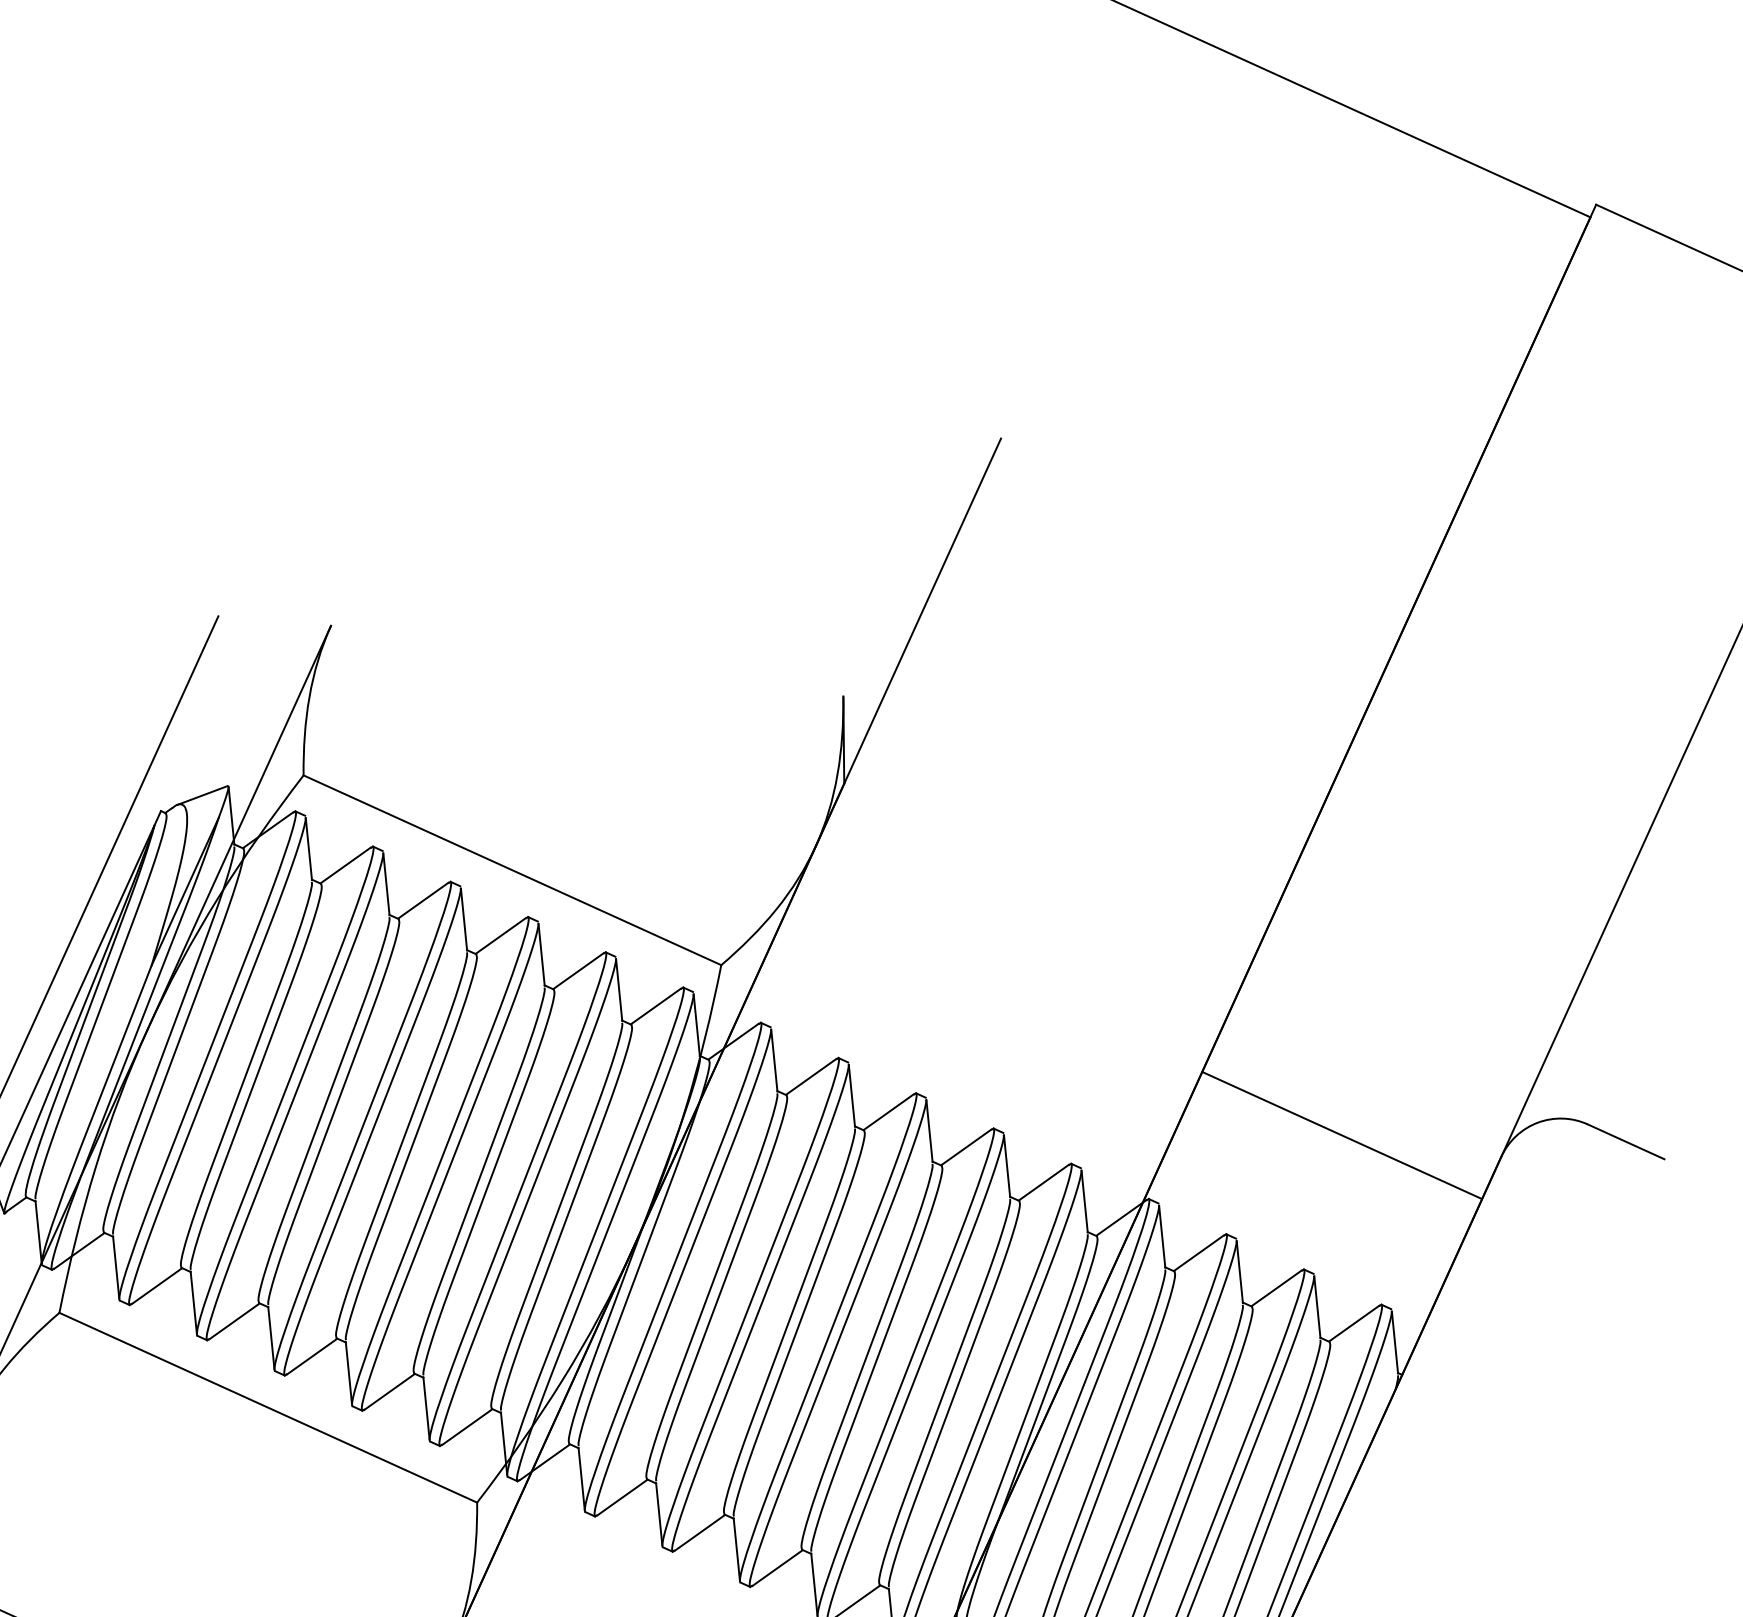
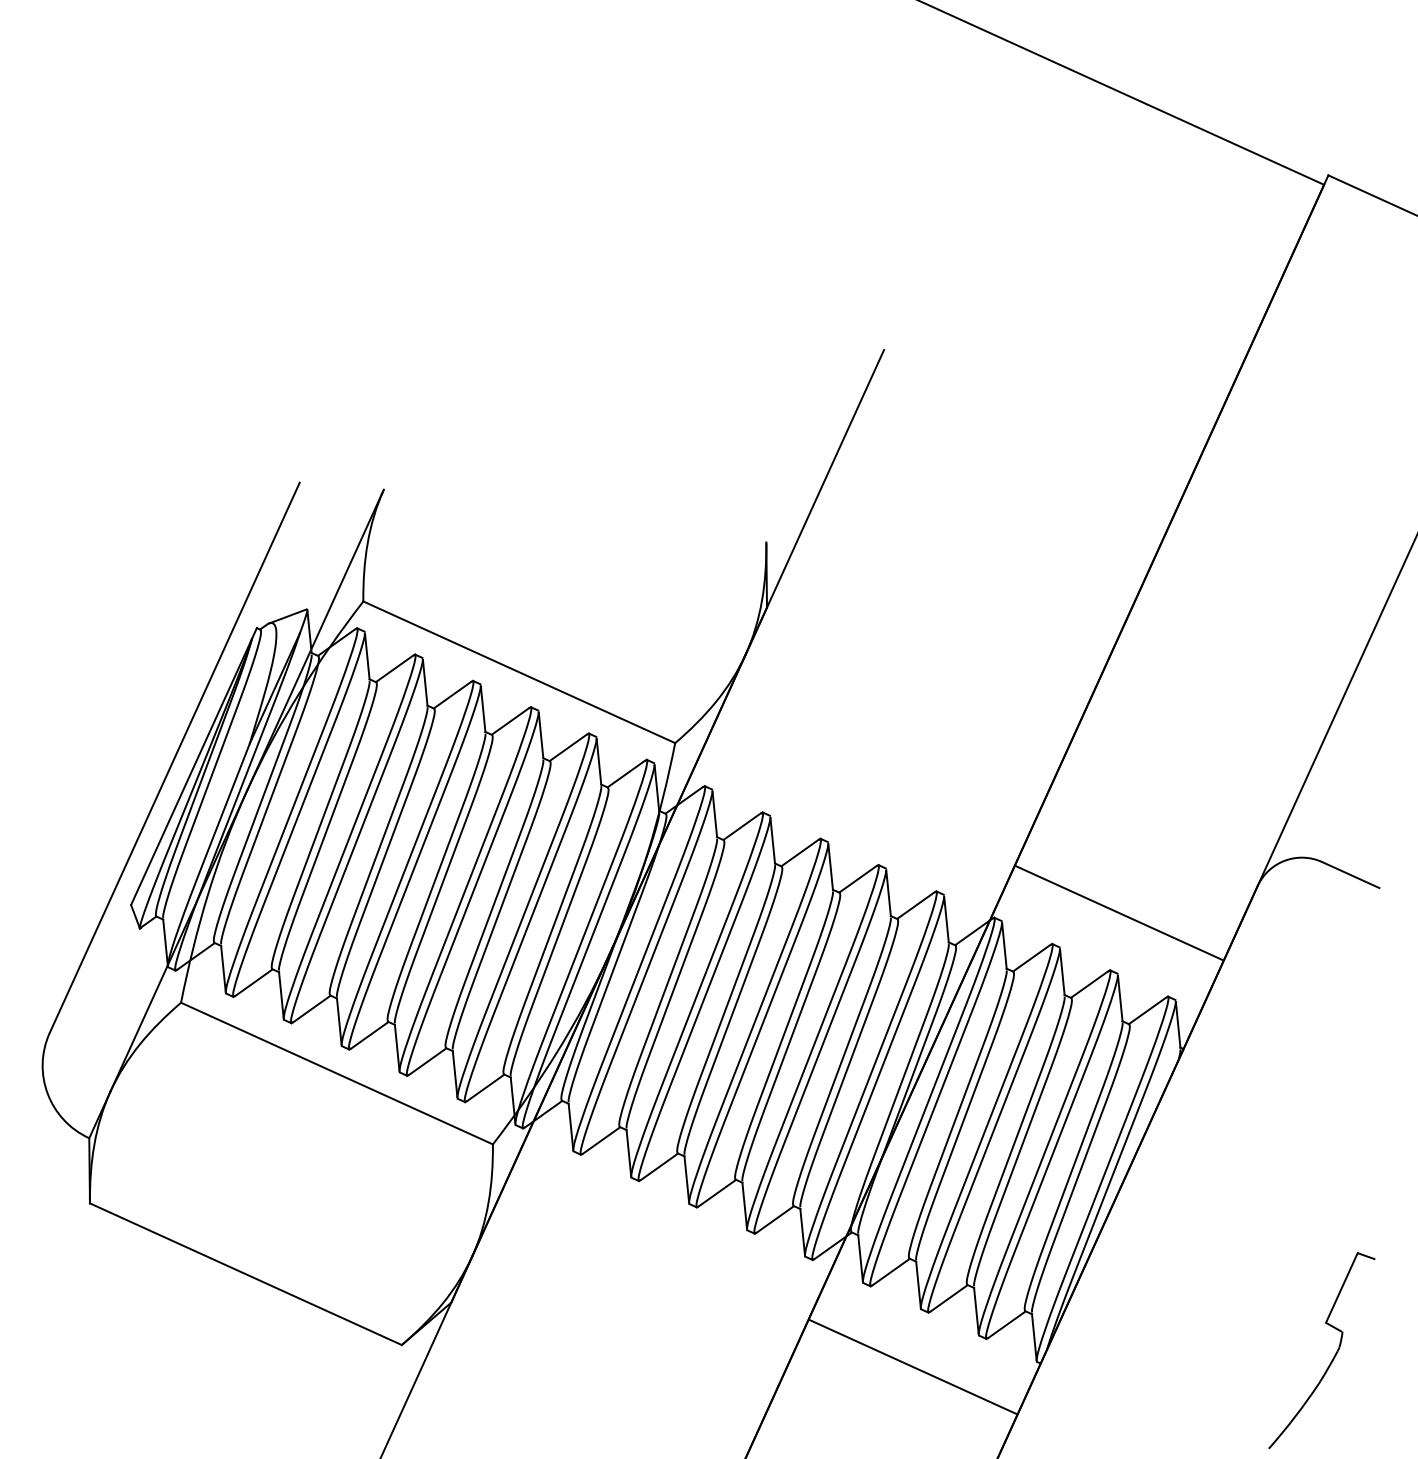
line: (1340, 1134) -> (1118, 912), moved

